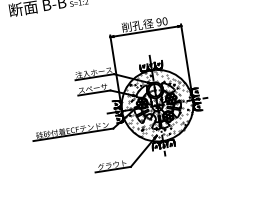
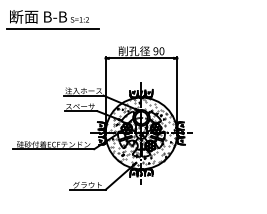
line: (53, 15) -> (52, 28), added

